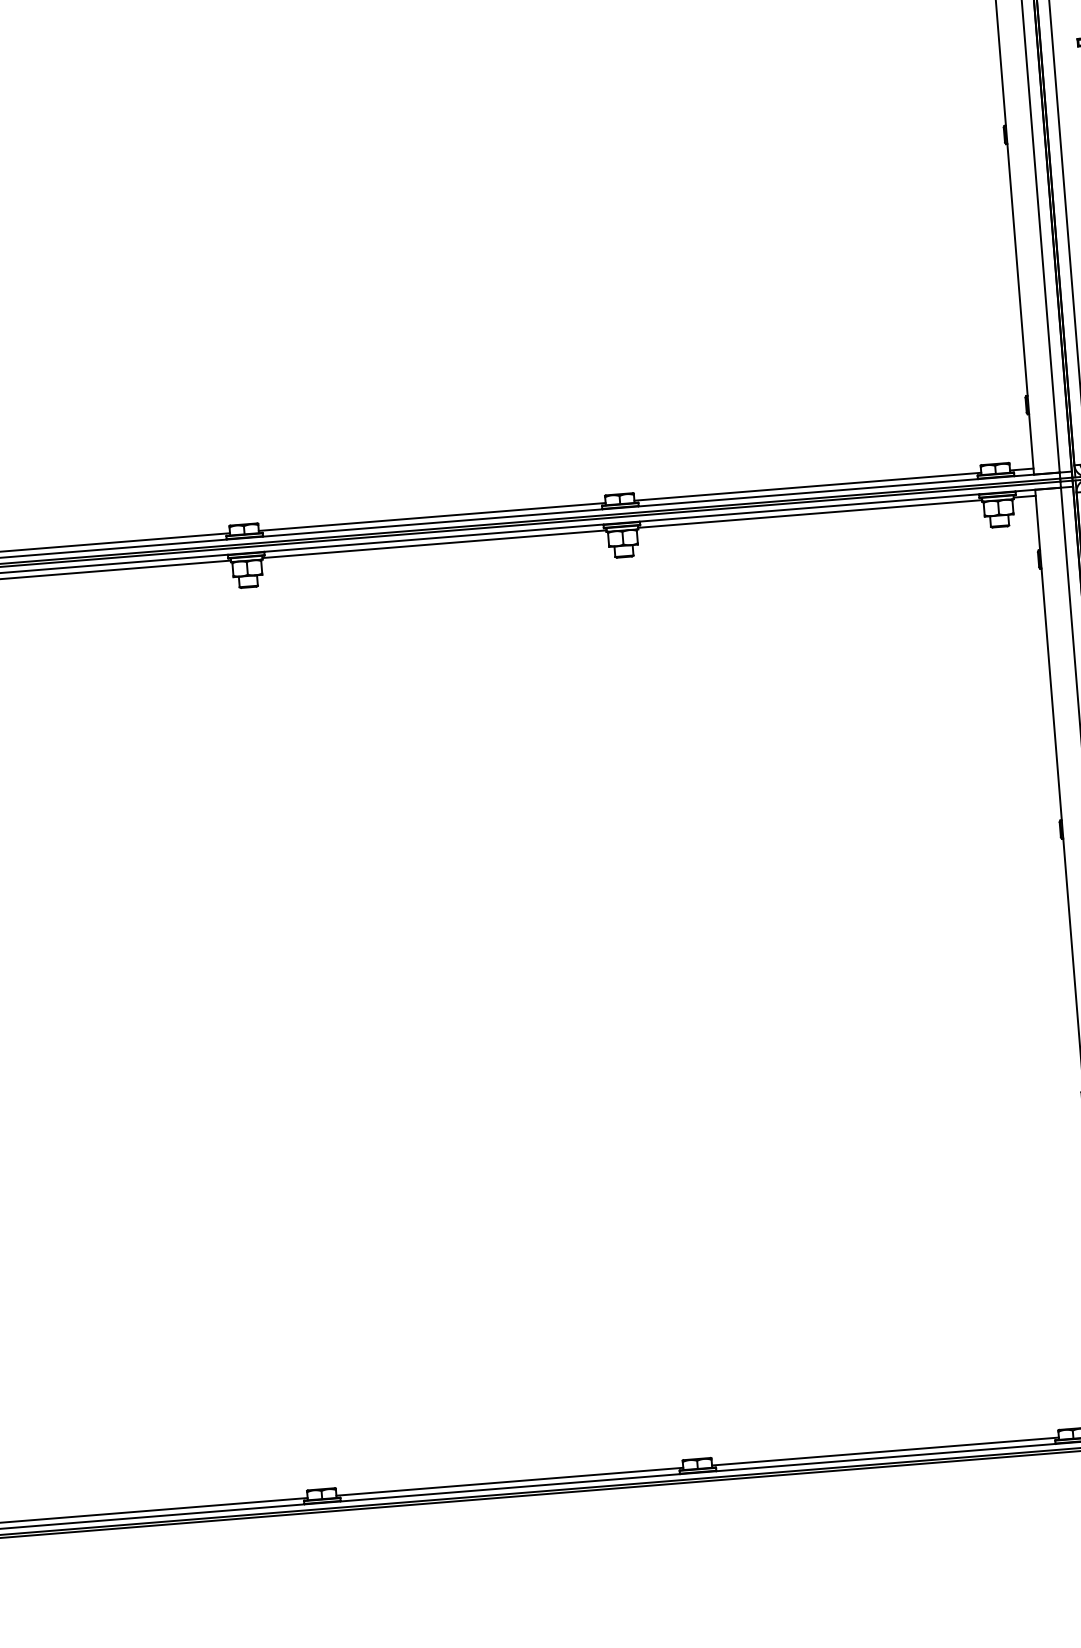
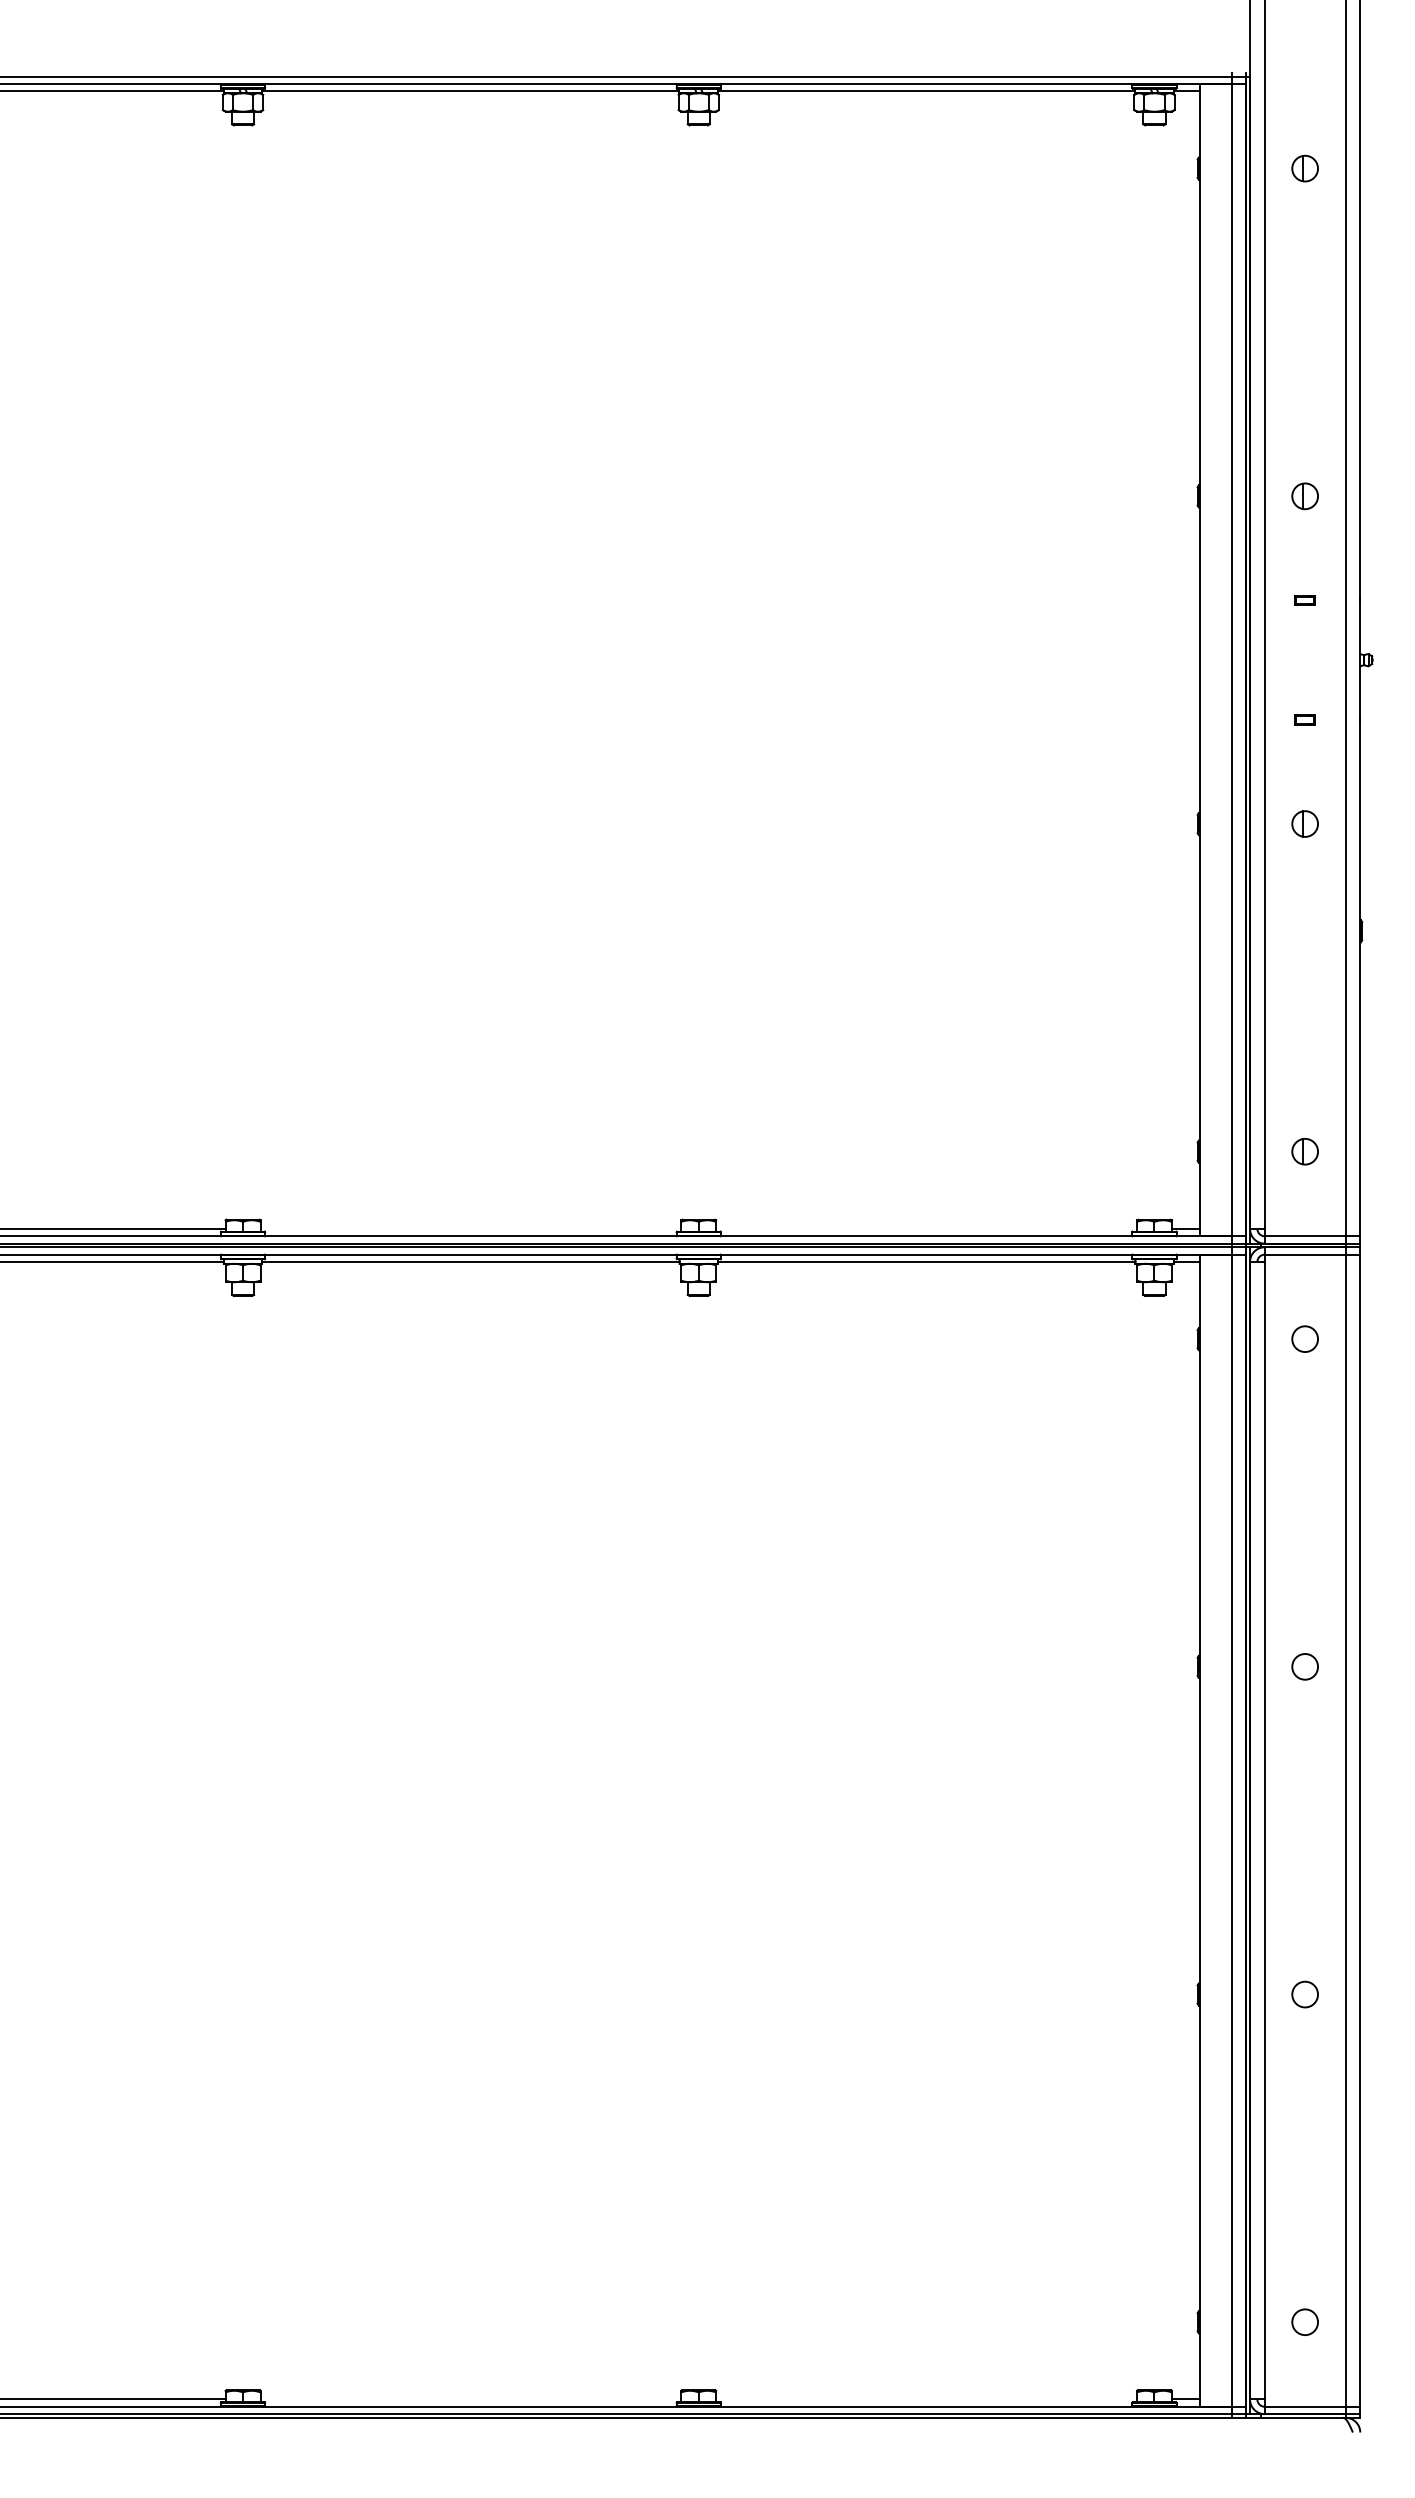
line: (807, 486) -> (926, 1228), removed
line: (431, 516) -> (470, 1228), removed
line: (885, 1451) -> (926, 2399), removed
line: (509, 1481) -> (470, 2399), removed

